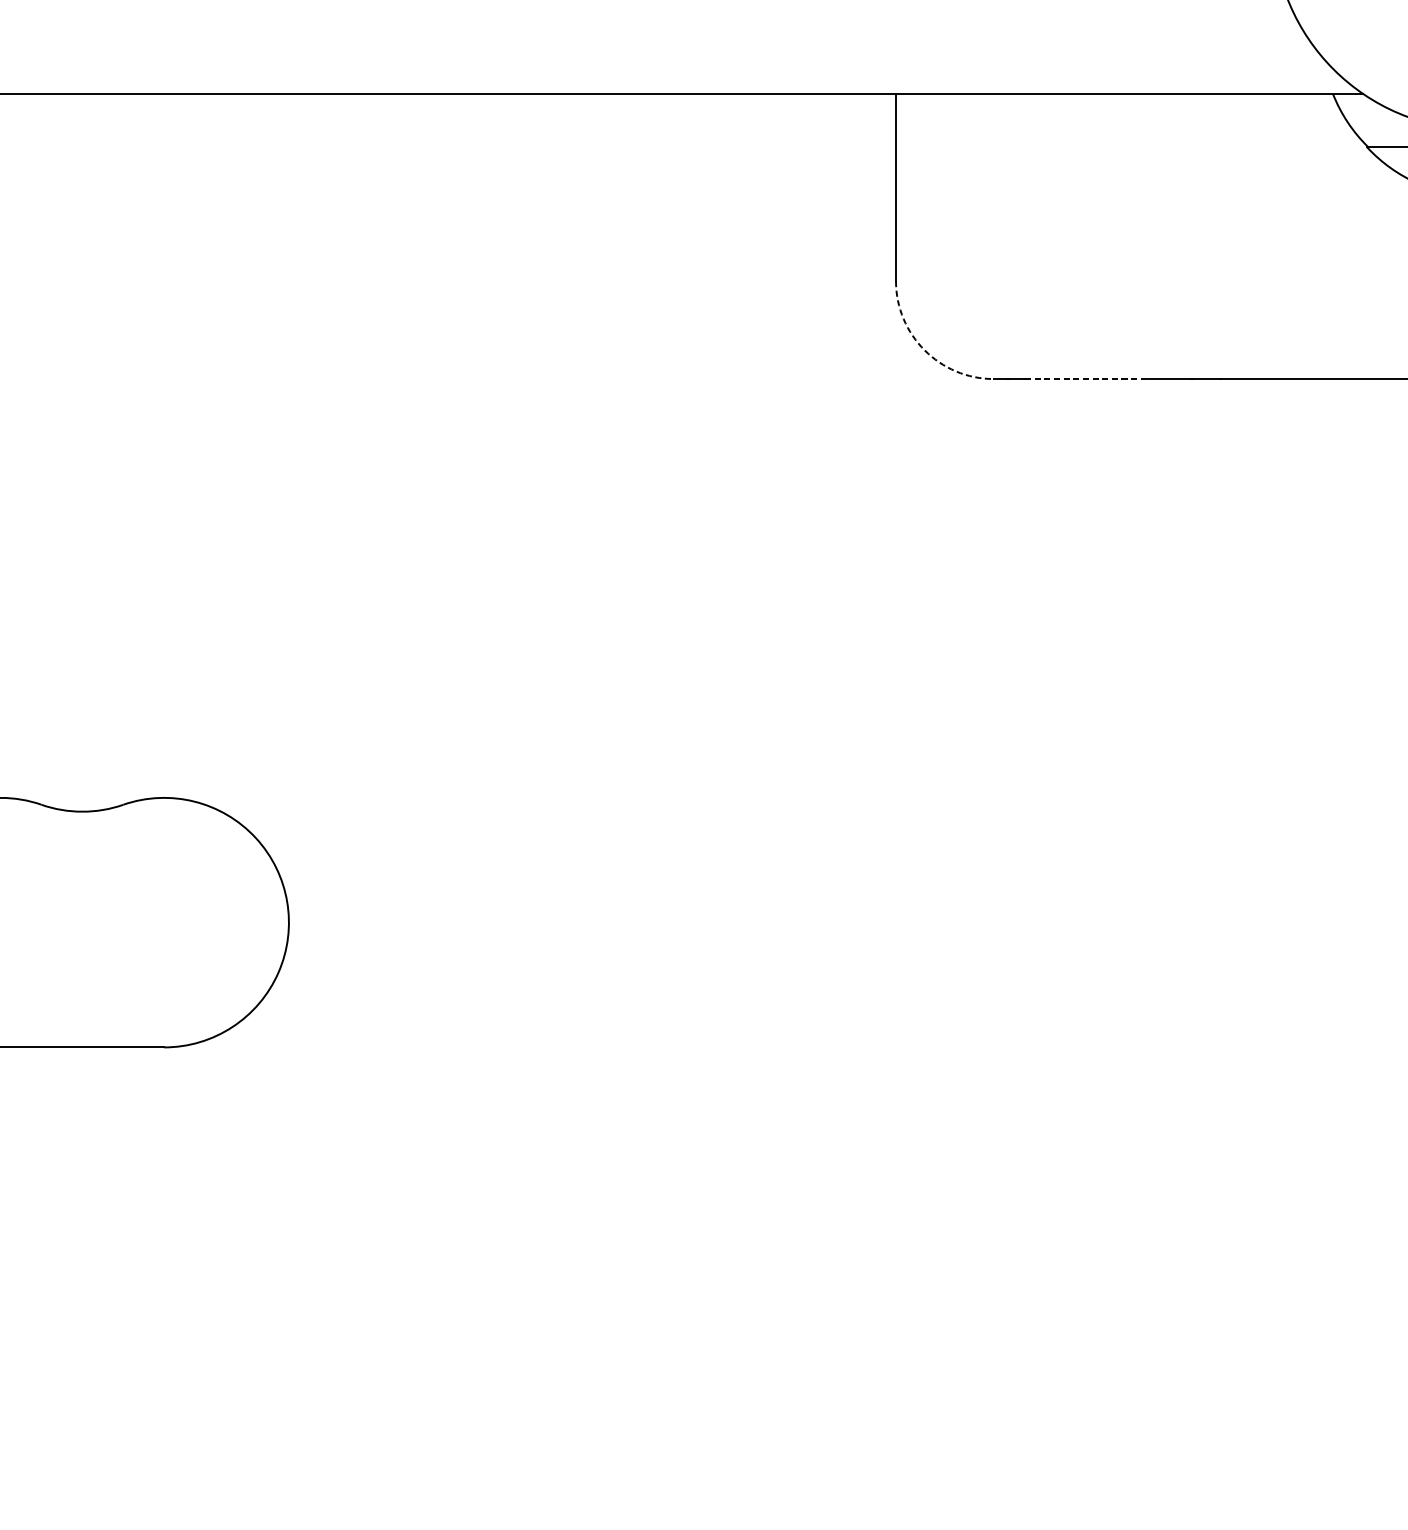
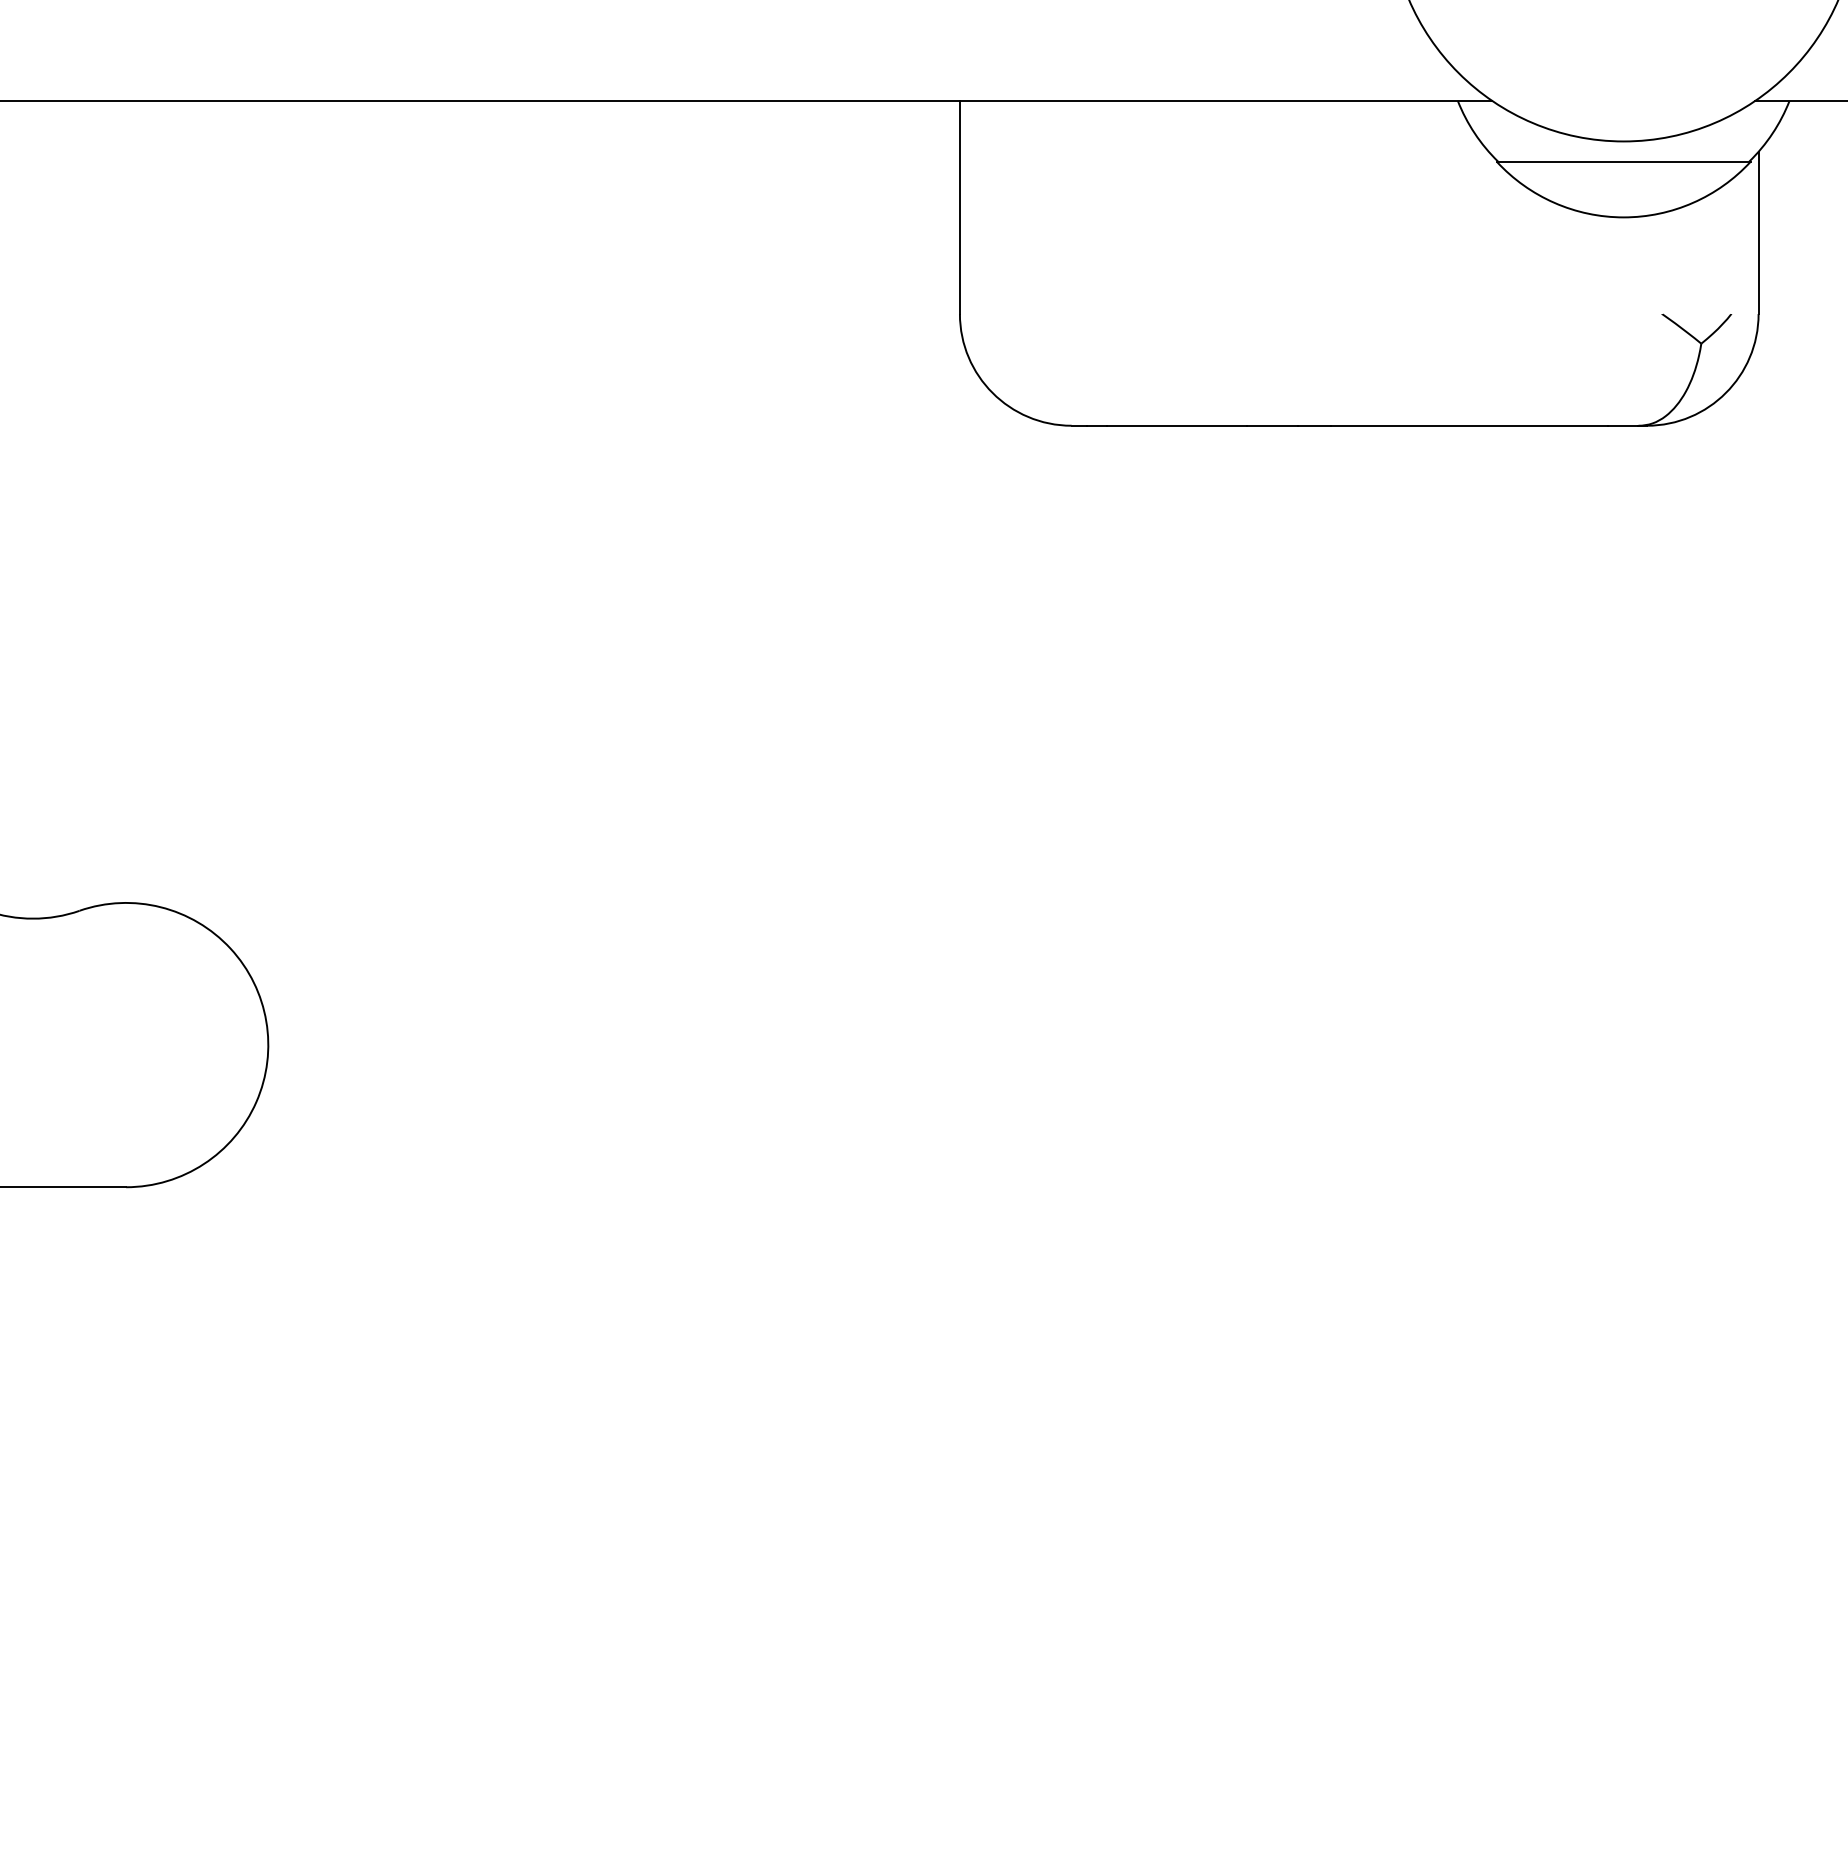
arc: (924, 350) -> (992, 393), dashed -> solid
line: (1086, 378) -> (1177, 425), dashed -> solid

